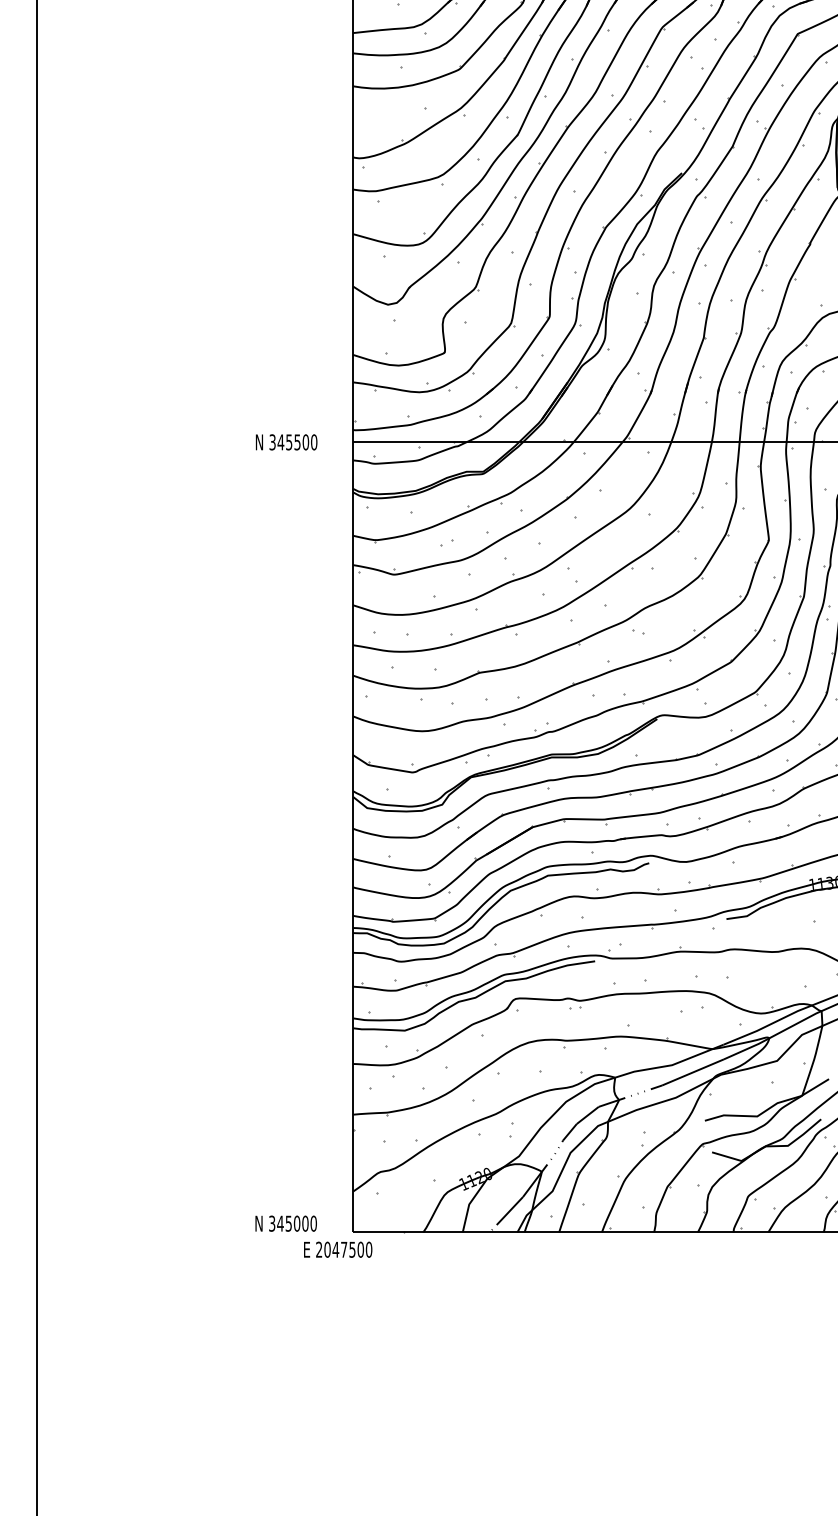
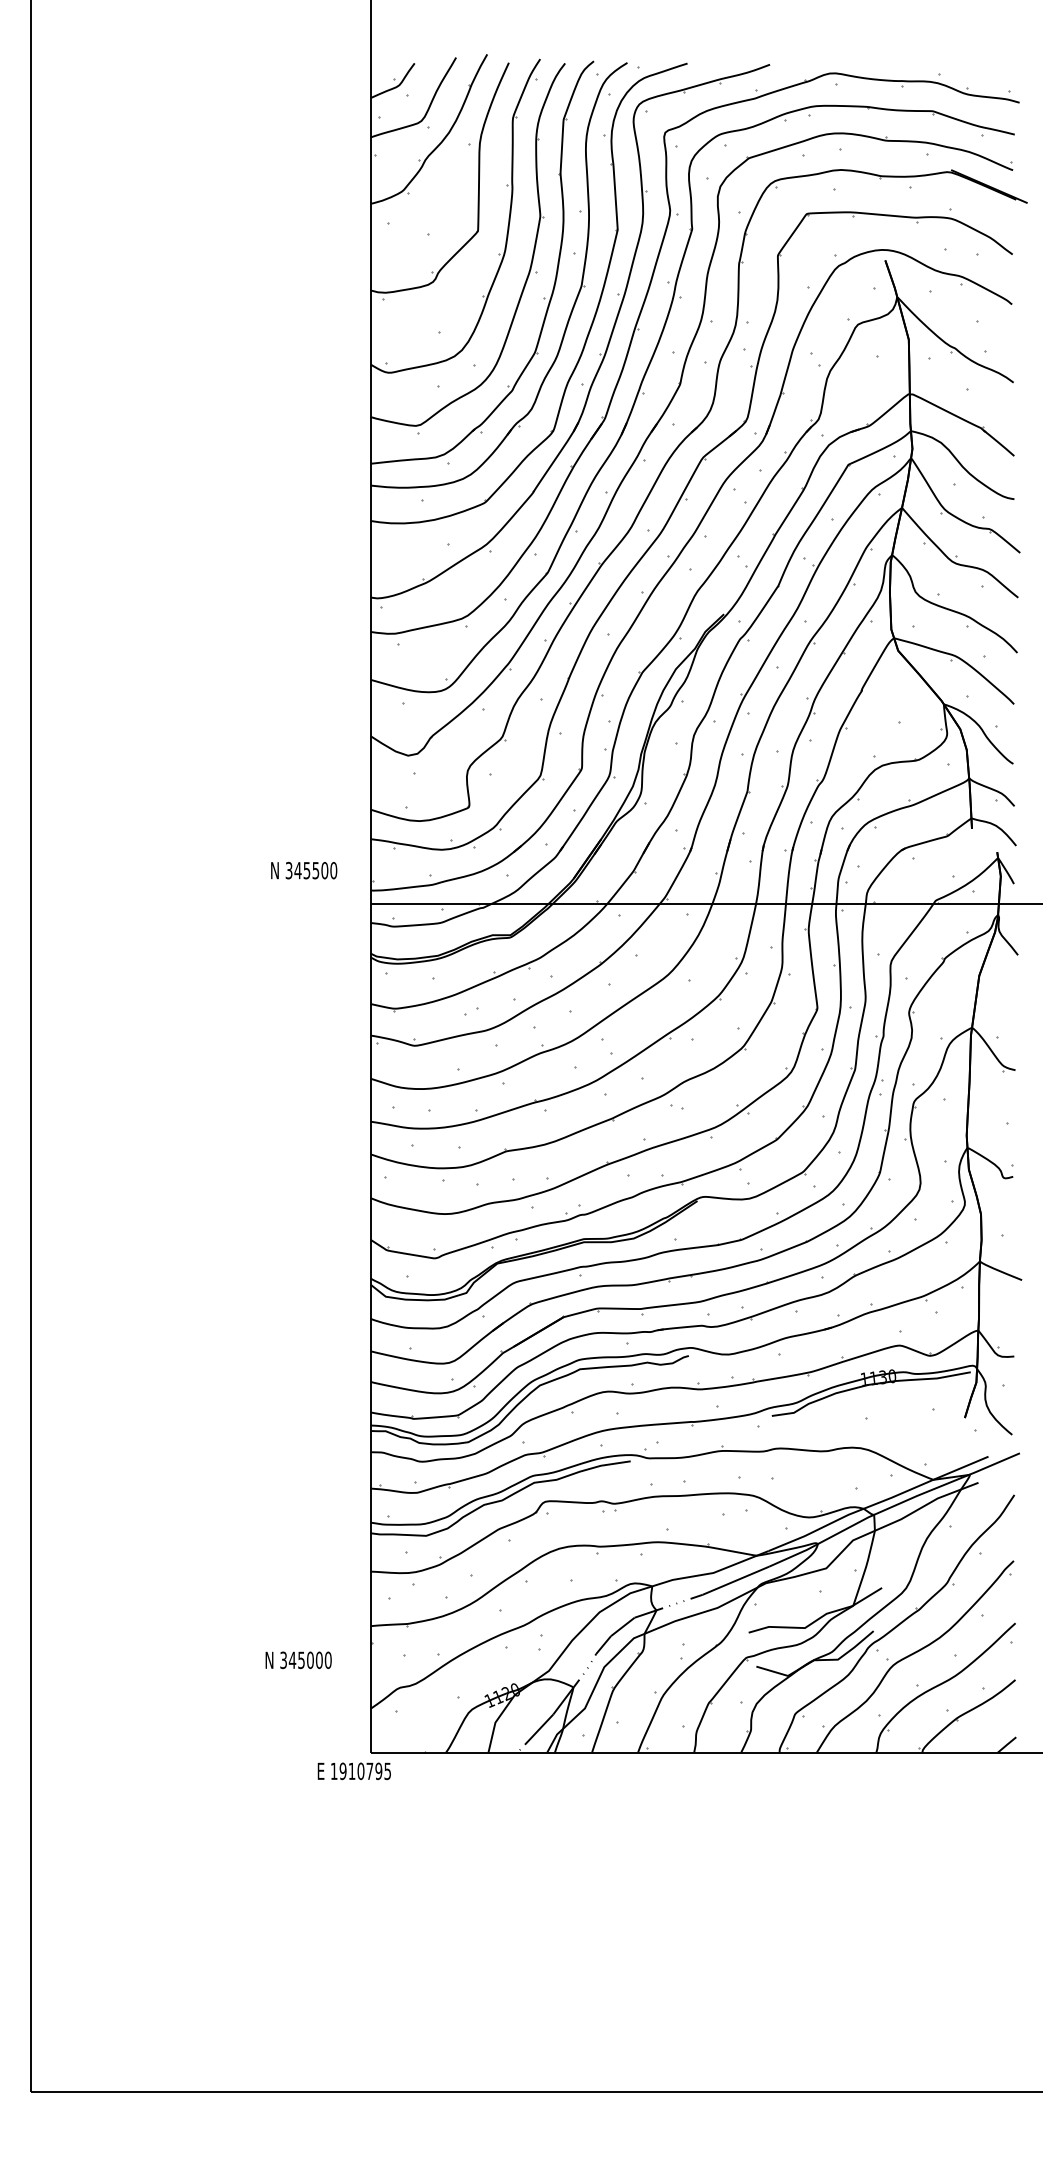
text: (286, 442) -> (304, 870), moved
text: (286, 1223) -> (298, 1660), moved
text: (343, 1249) -> (360, 1771), 2047500 -> 1910795

